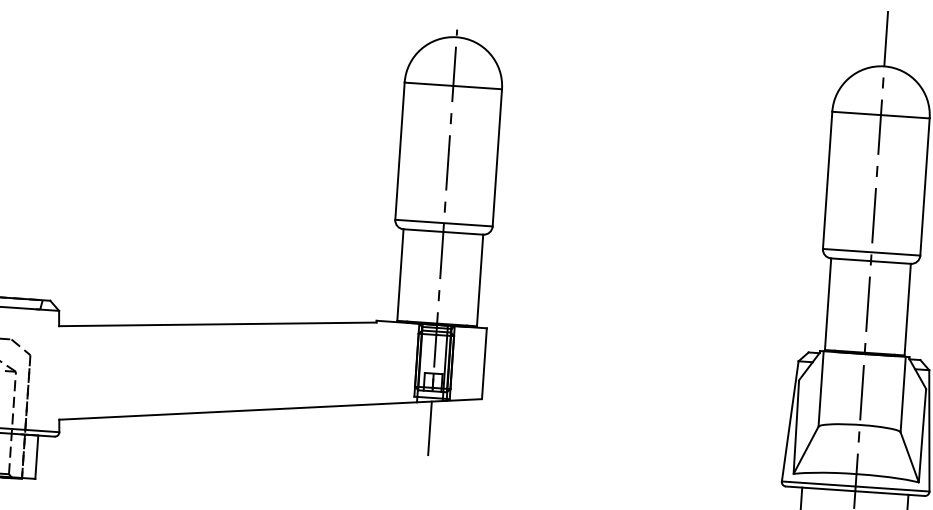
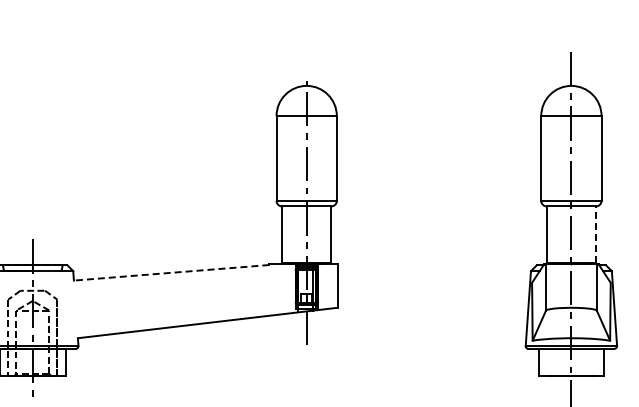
line: (908, 309) -> (596, 234), solid -> dashed
line: (217, 323) -> (171, 272), solid -> dashed

